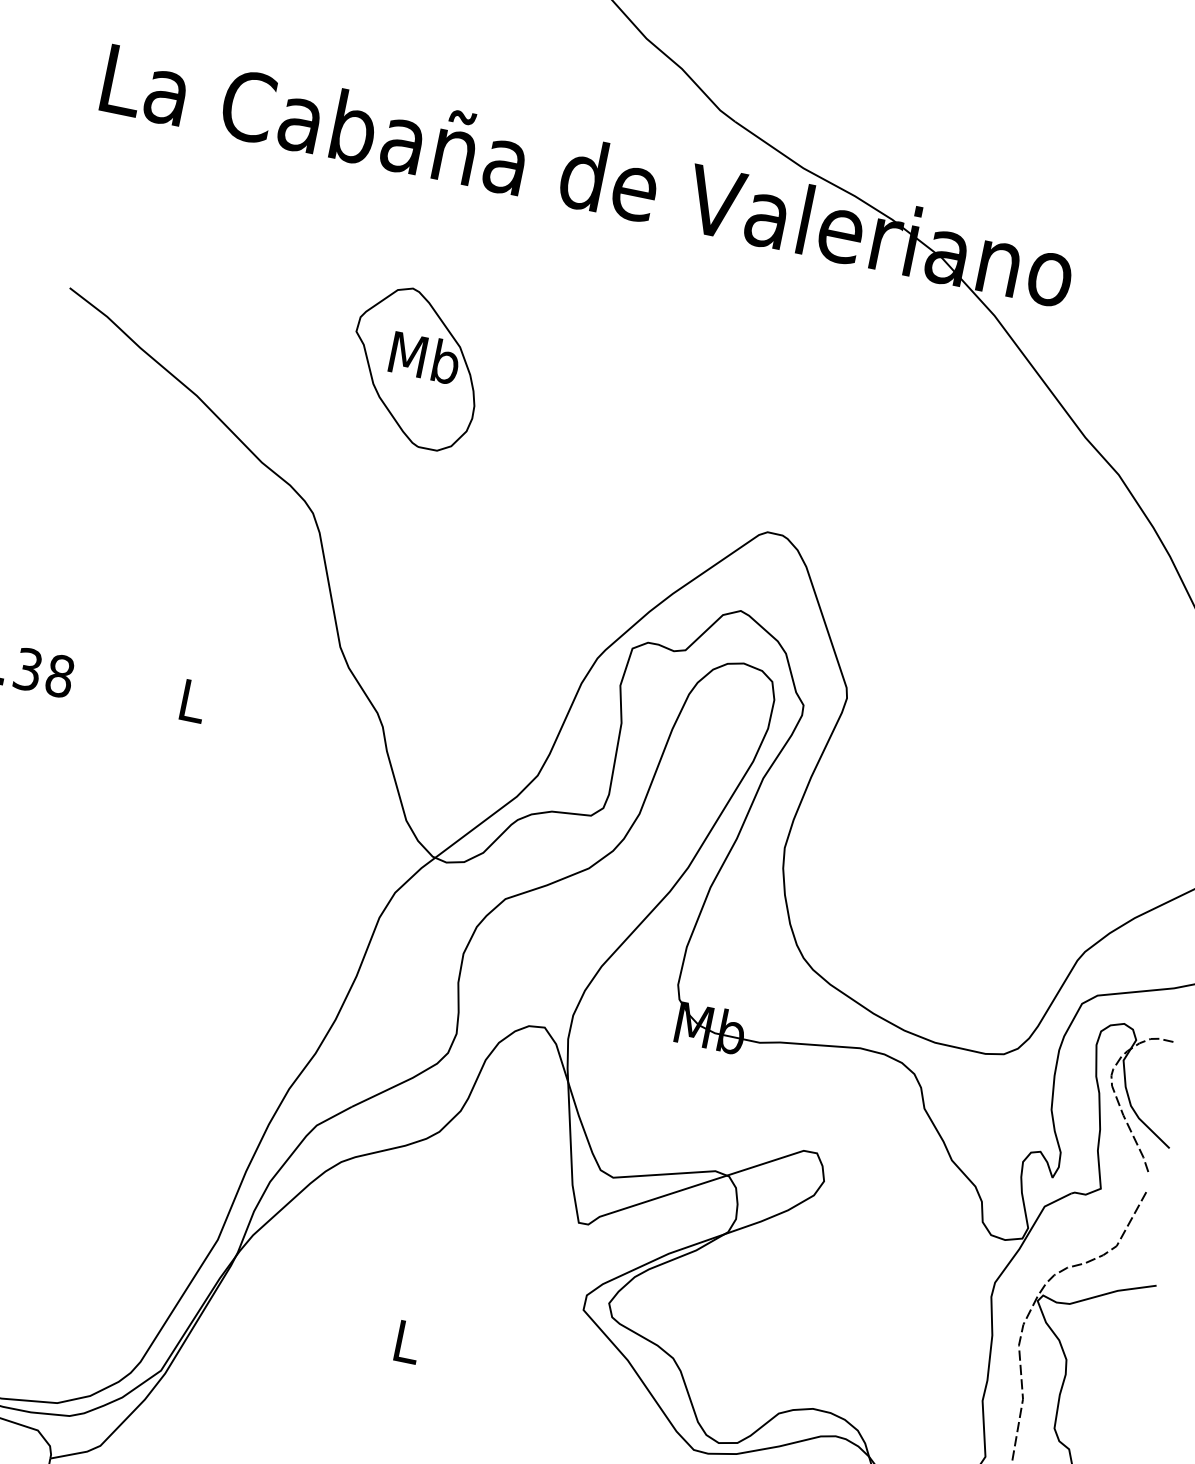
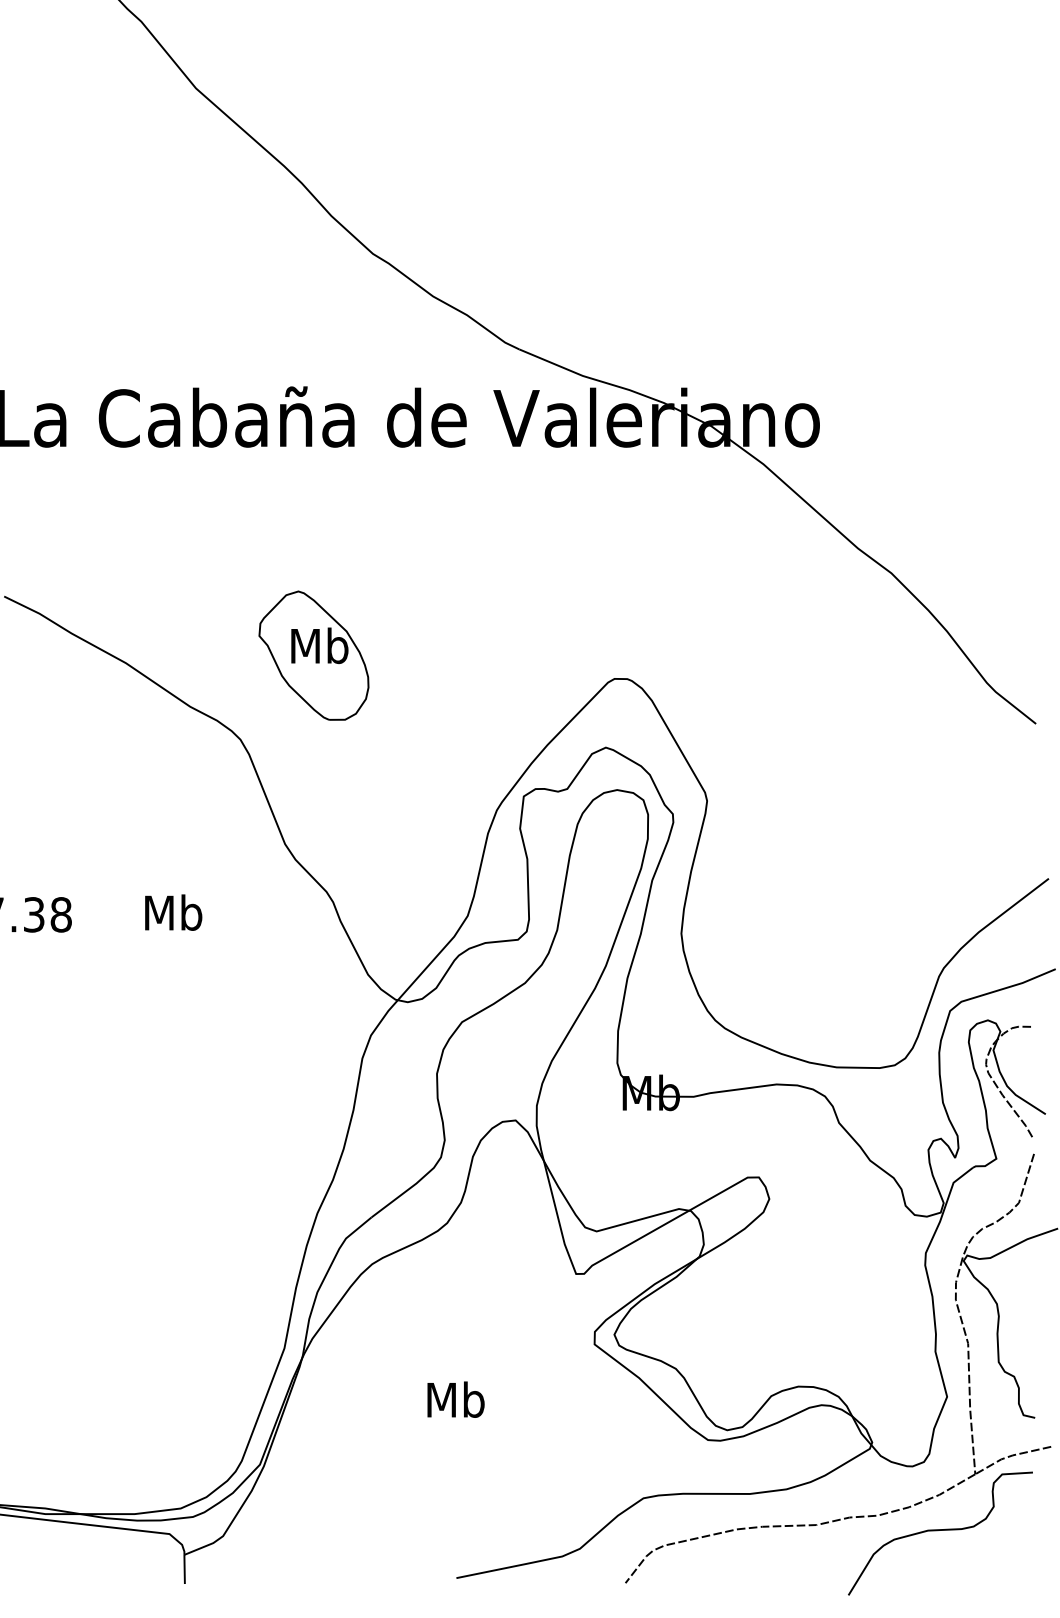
part: (415, 367) -> (313, 655), moved
text: (192, 700) -> (173, 912), L -> Mb
text: (406, 1341) -> (455, 1399), L -> Mb

